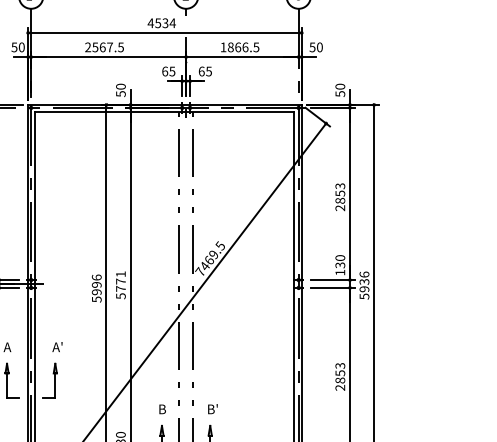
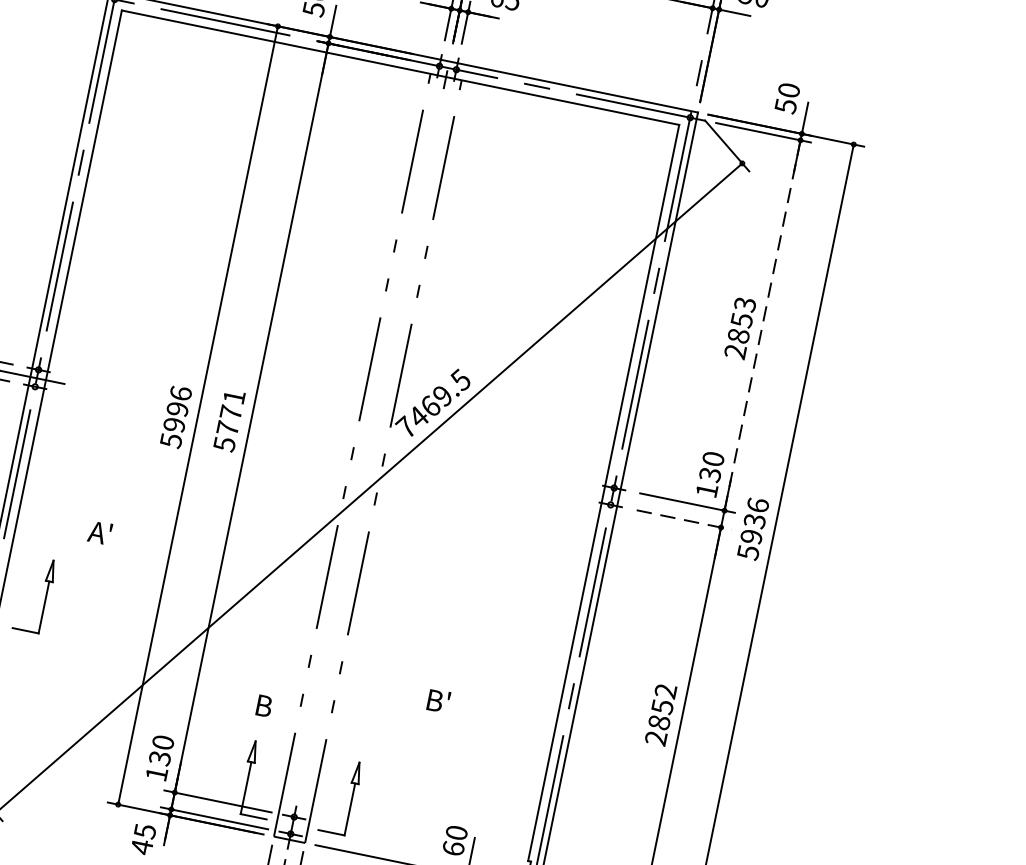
line: (350, 193) -> (763, 324), solid -> dashed
line: (333, 287) -> (685, 519), solid -> dashed
text: (57, 347) -> (99, 533), moved
text: (340, 365) -> (666, 690), 2853 -> 2852
text: (212, 409) -> (437, 701), moved

